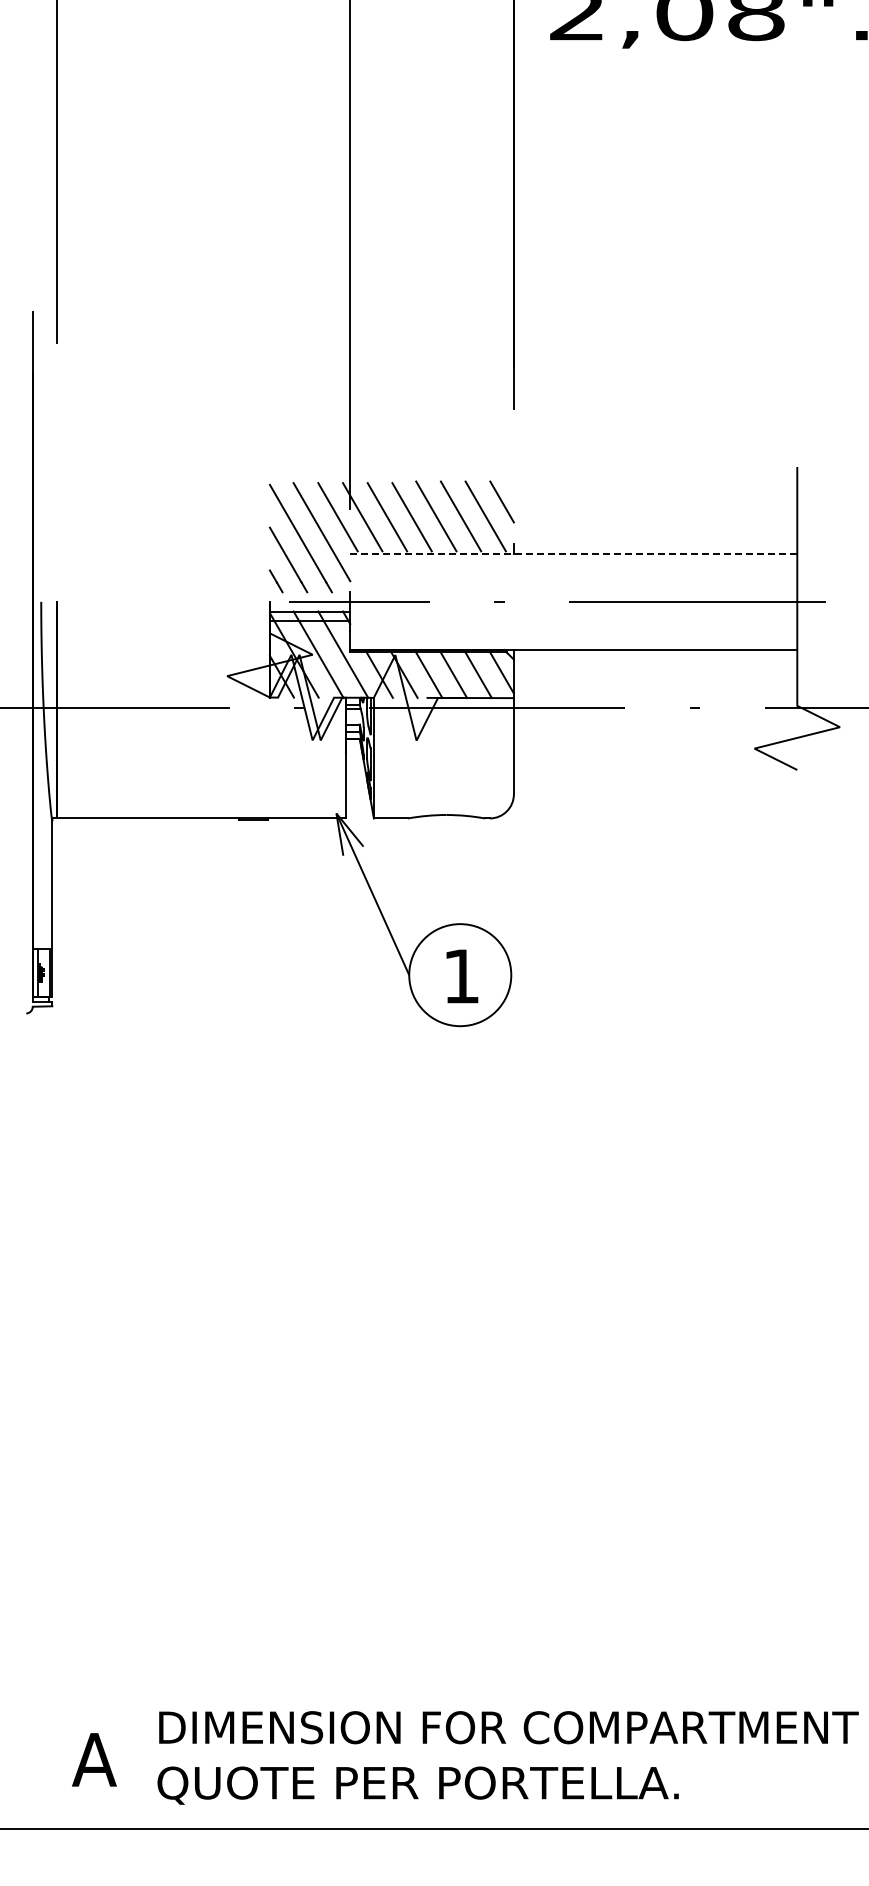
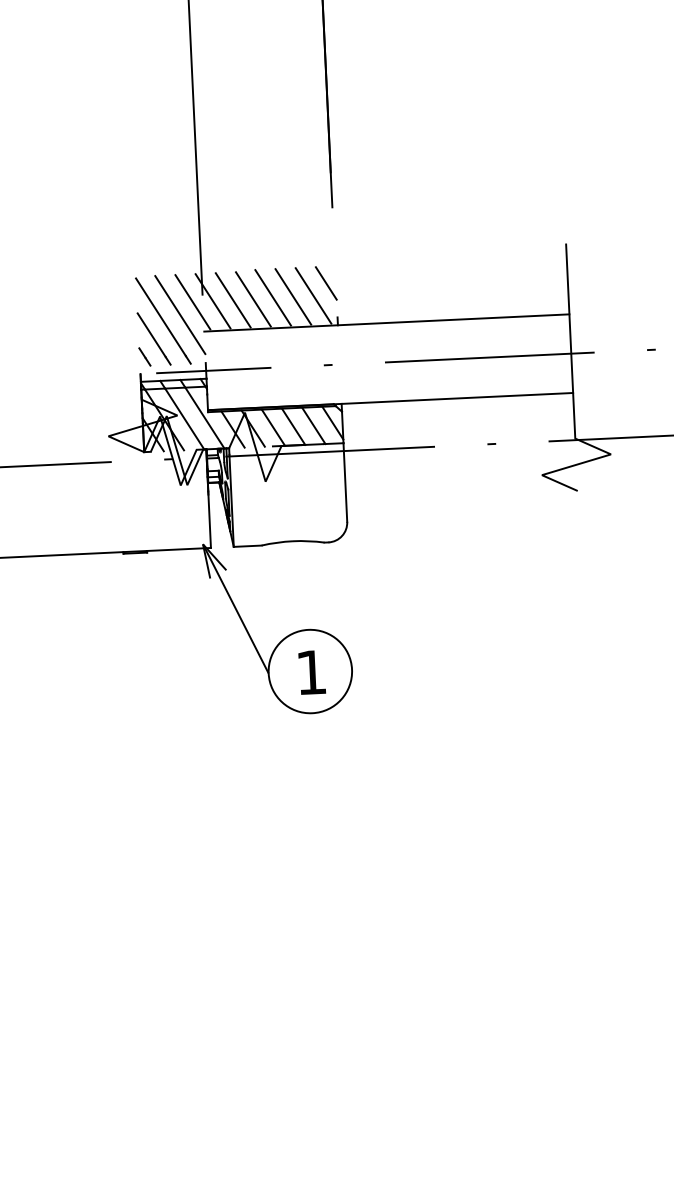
line: (573, 553) -> (386, 322), dashed -> solid

